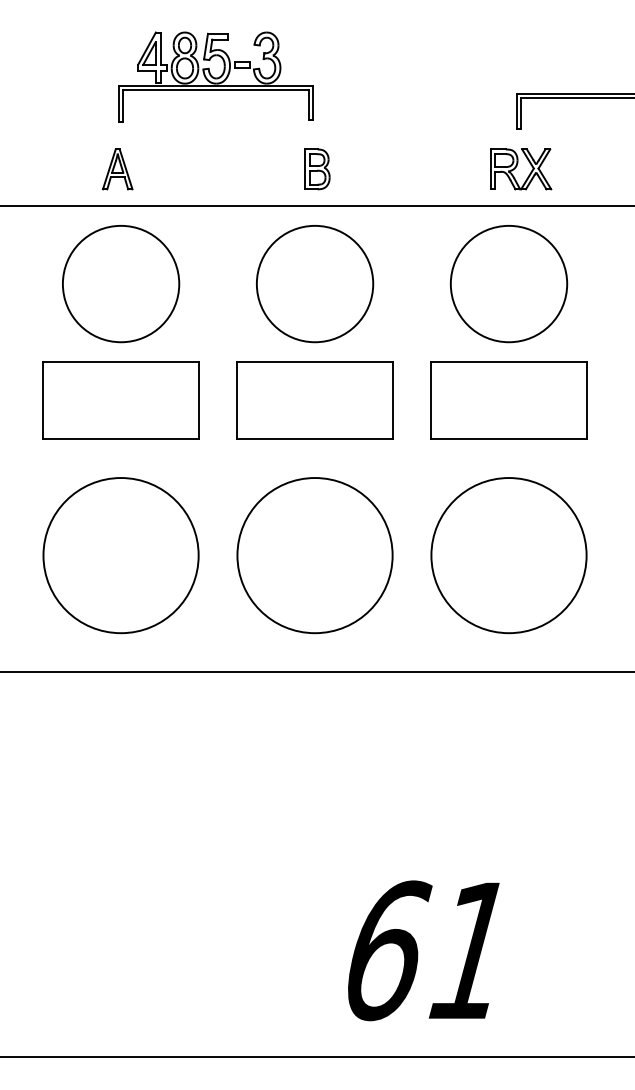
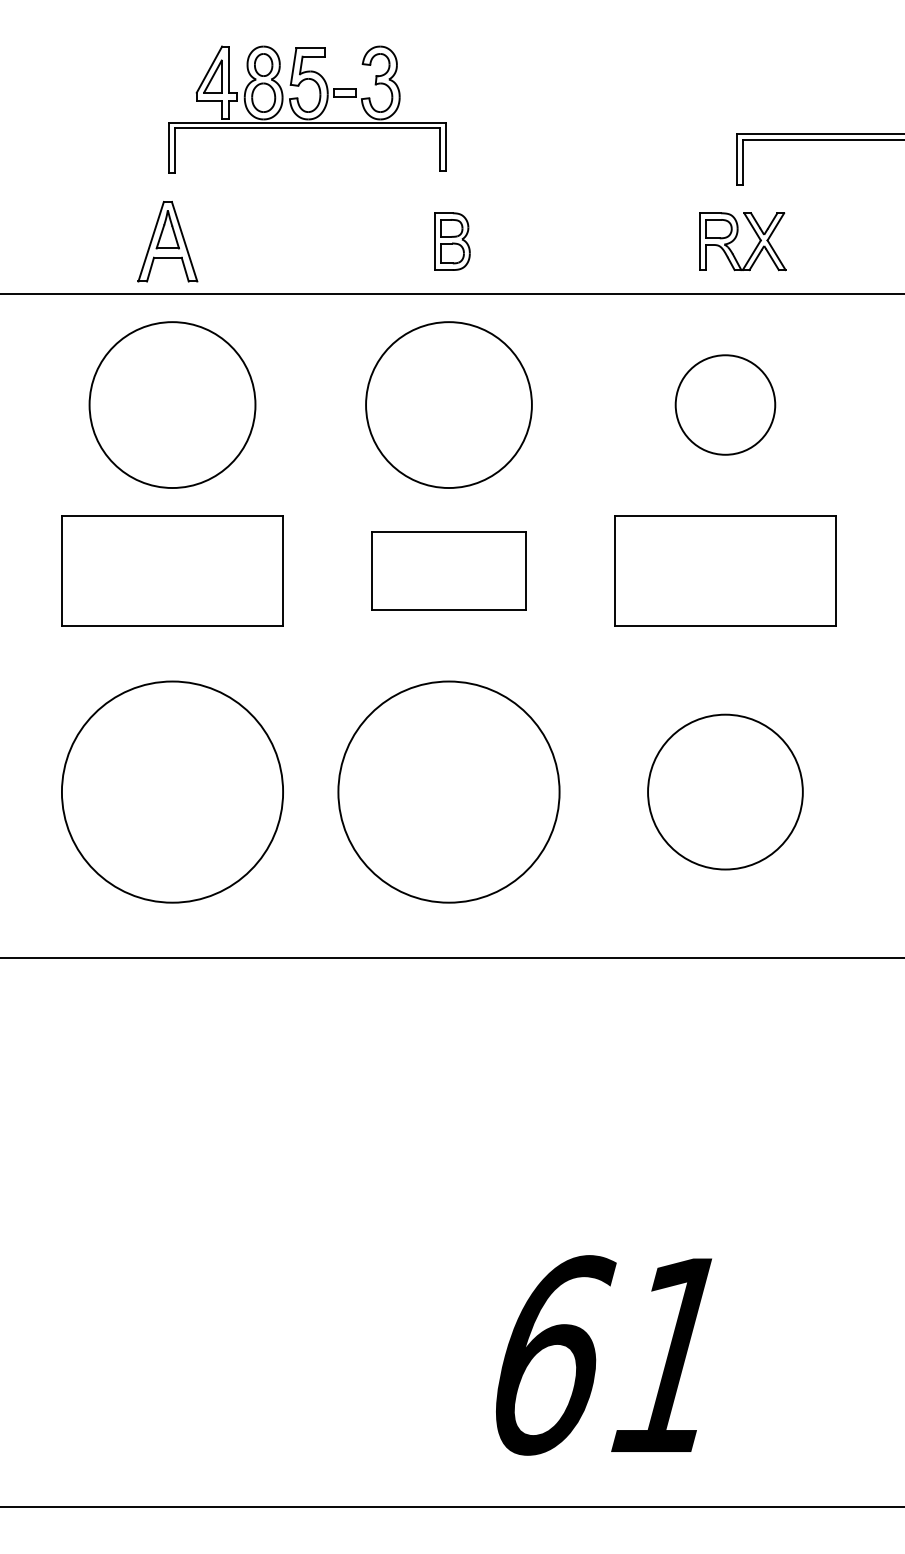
part: (117, 169) -> (167, 241), size x1.4
circle: (509, 283) -> (725, 404), size x0.6
part: (314, 400) -> (448, 570), size x0.7
circle: (509, 555) -> (725, 791), size x0.7

